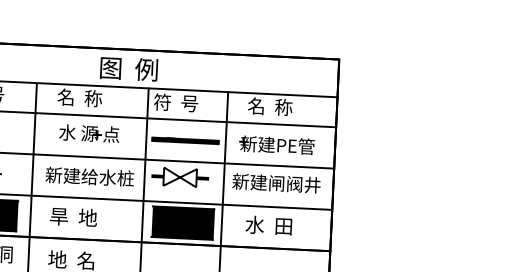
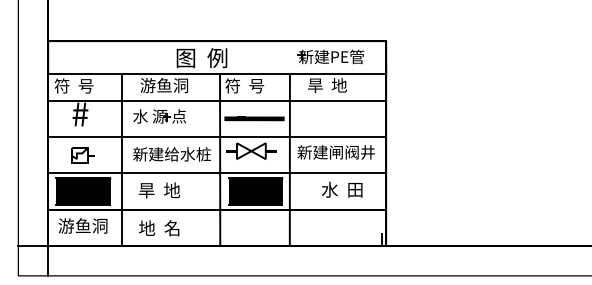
text: (84, 98) -> (164, 85), 名  称 -> 游鱼洞
text: (270, 105) -> (327, 84), 名  称 -> 旱  地
part: (89, 133) -> (159, 116), moved
part: (276, 144) -> (330, 56), moved
text: (269, 225) -> (342, 189), moved

